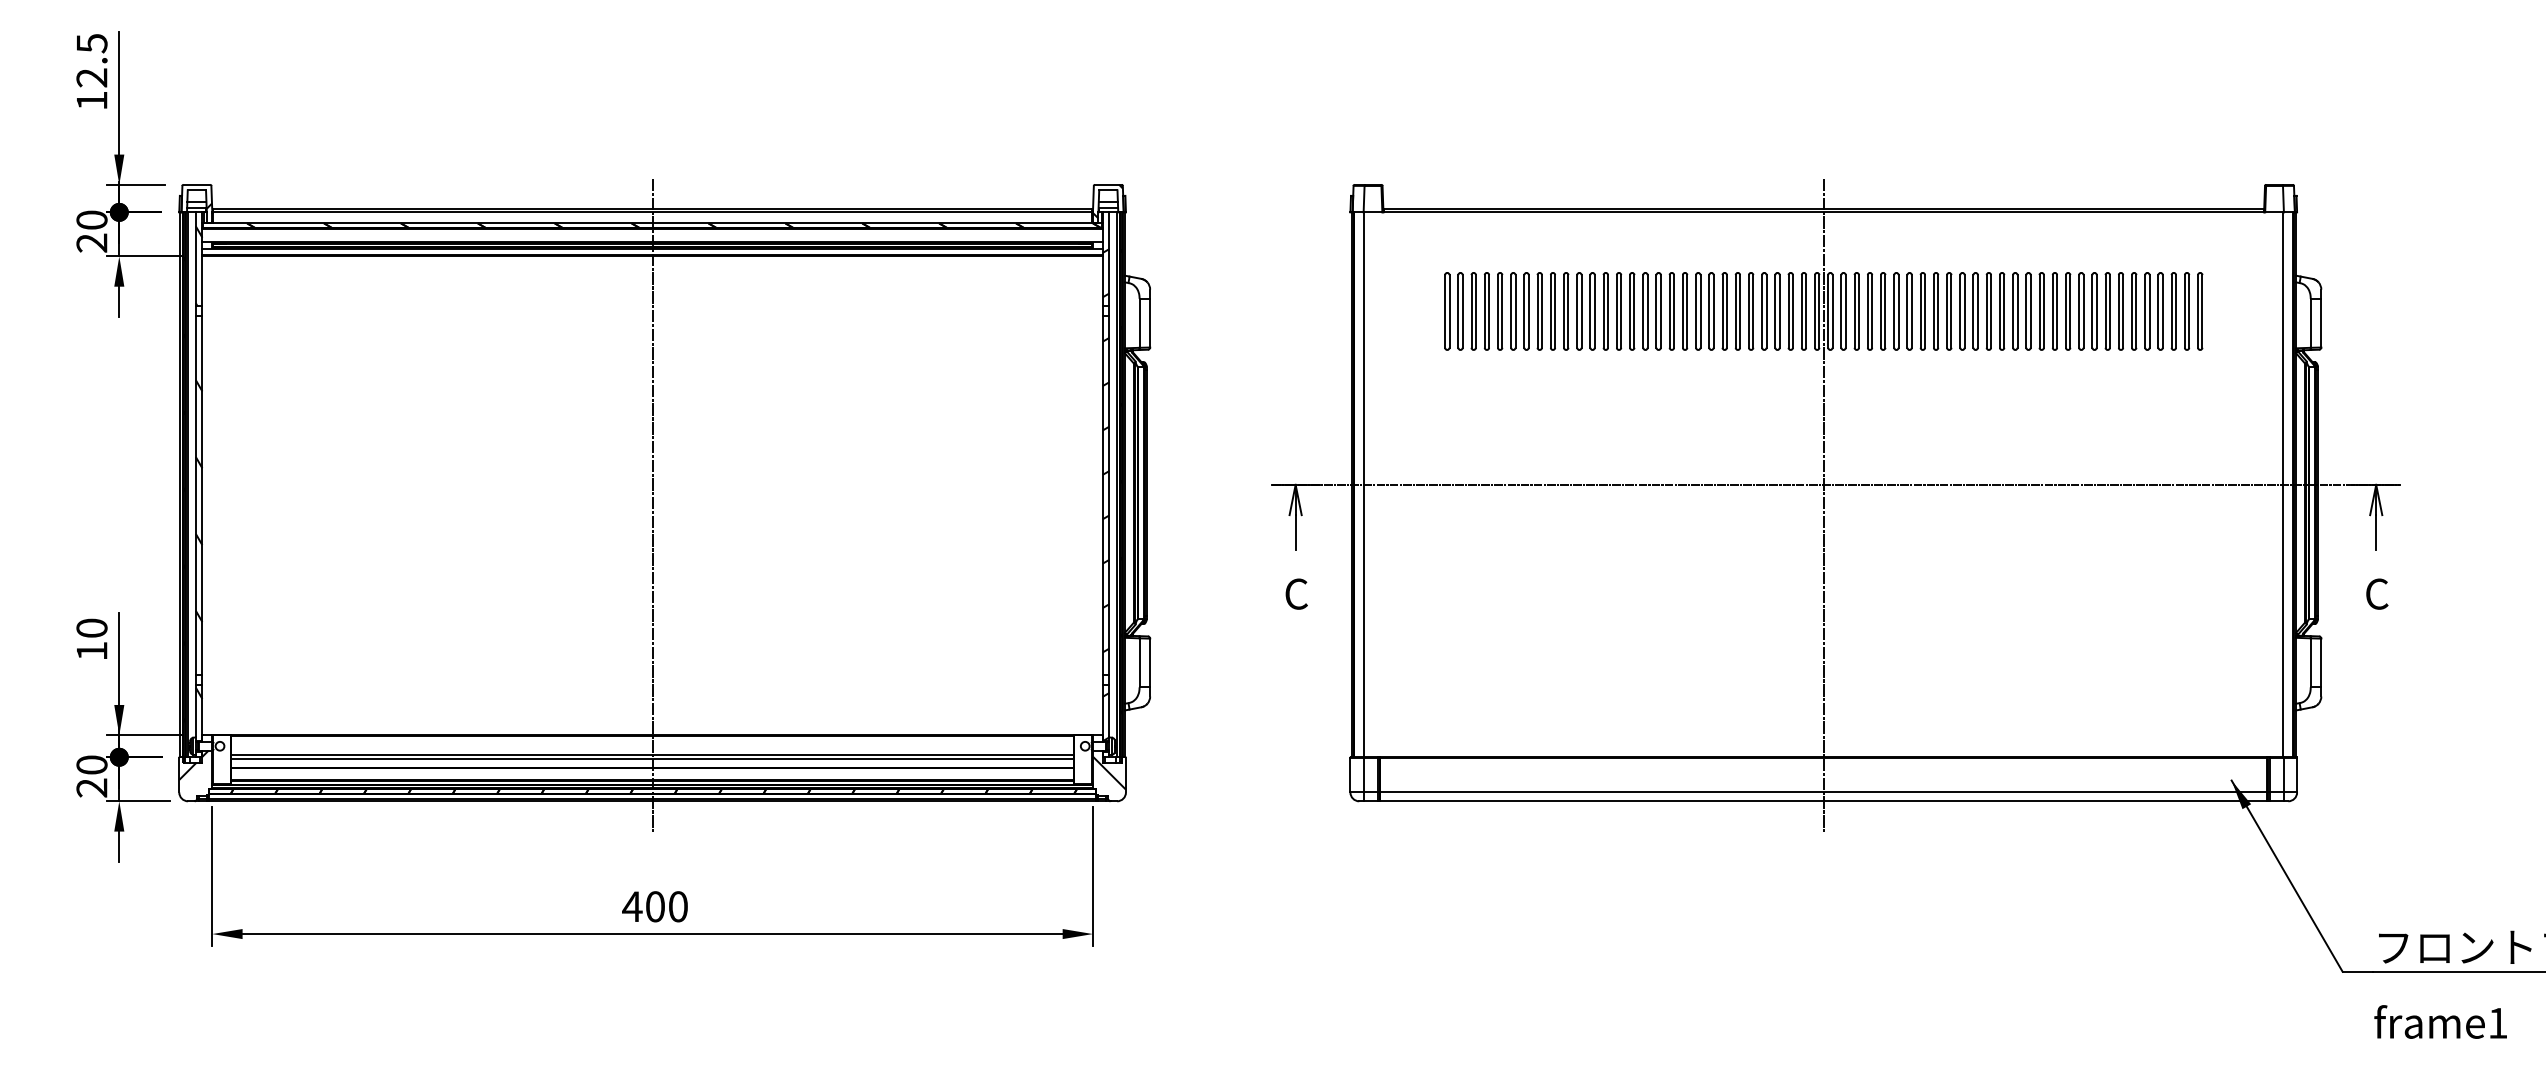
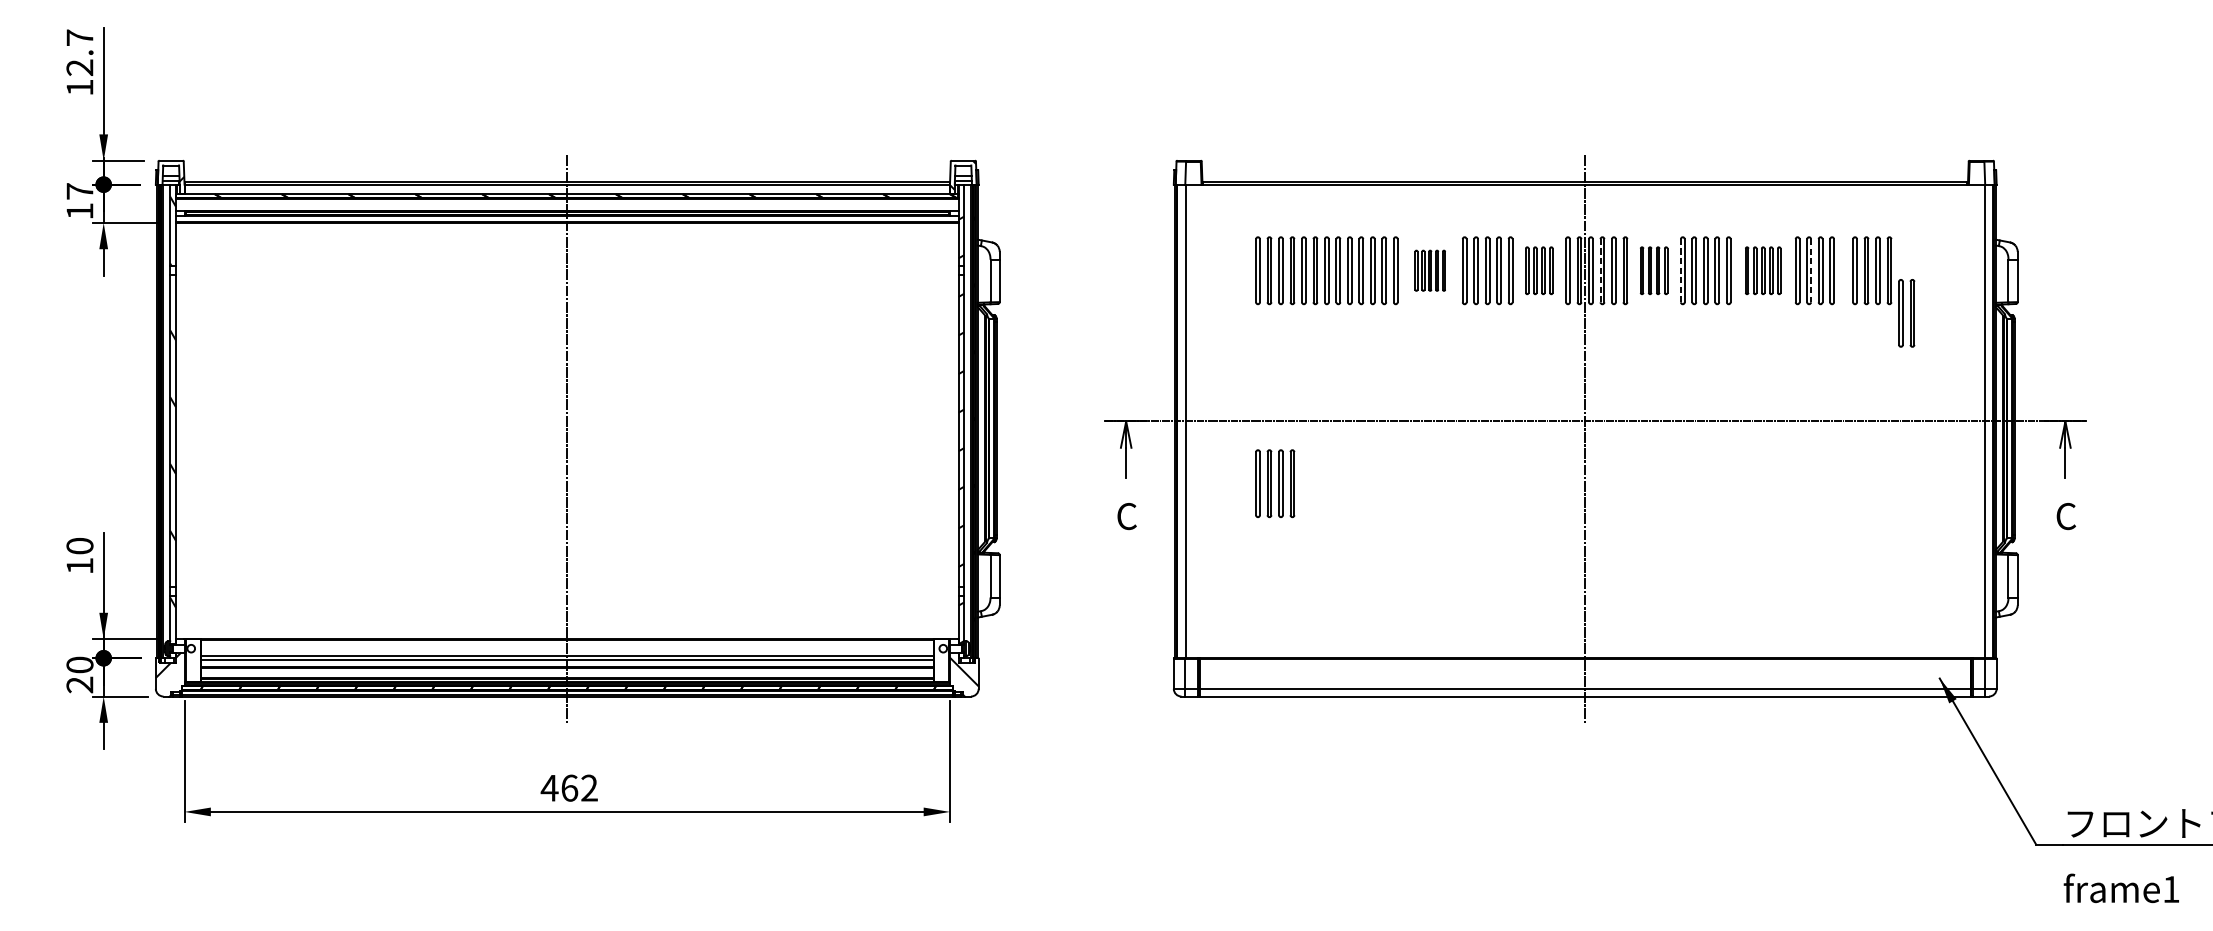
text: (92, 43) -> (80, 37), 12.5 -> 12.7
text: (91, 231) -> (79, 201), 20 -> 17
line: (1841, 310) -> (1600, 269), solid -> dashed
line: (1933, 310) -> (1680, 269), solid -> dashed
part: (1645, 311) -> (1430, 270), size x0.6
part: (1770, 311) -> (1538, 270), size x0.7
part: (1902, 311) -> (1653, 270), size x0.7
part: (2028, 311) -> (1763, 270), size x0.7
line: (2083, 311) -> (1810, 270), solid -> dashed
part: (2120, 311) -> (1843, 270), removed
part: (2193, 311) -> (1906, 313), moved
part: (1466, 556) -> (1274, 483), added
text: (666, 906) -> (579, 787), 400 -> 462

